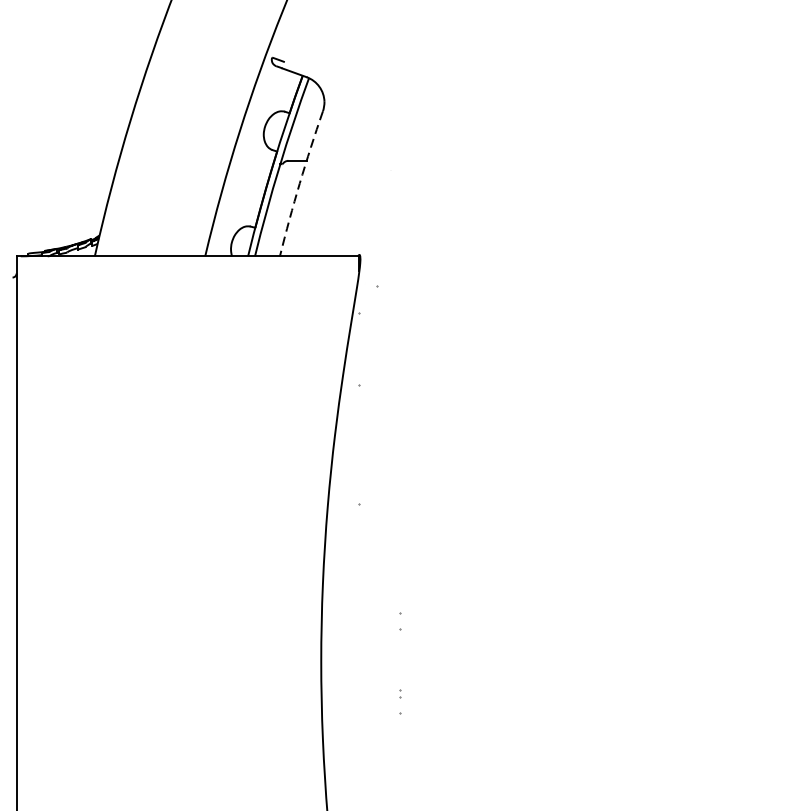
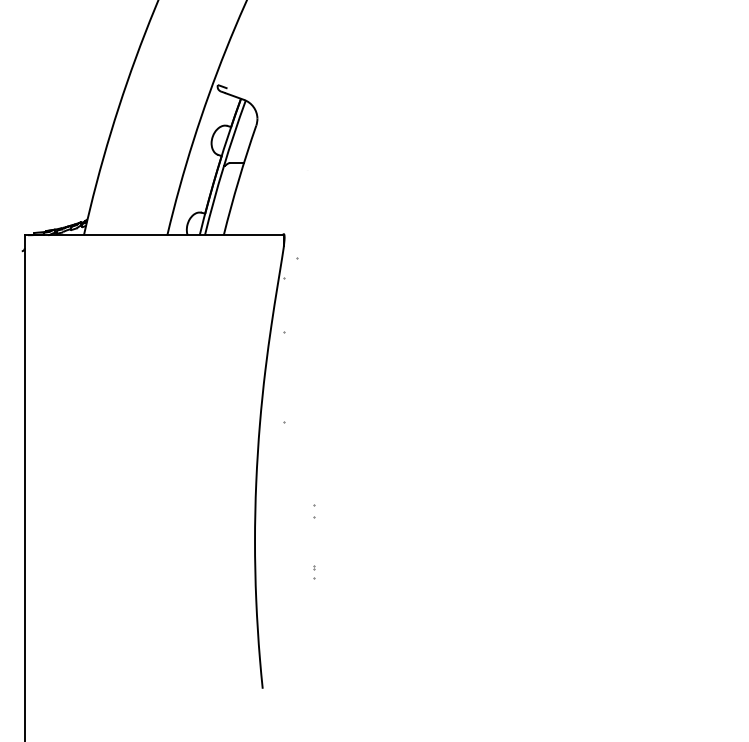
arc: (299, 183) -> (238, 180), dashed -> solid
part: (399, 702) -> (314, 572), size x0.71

